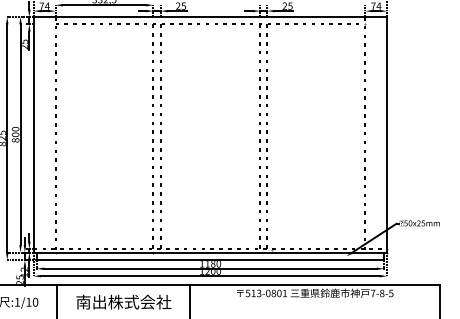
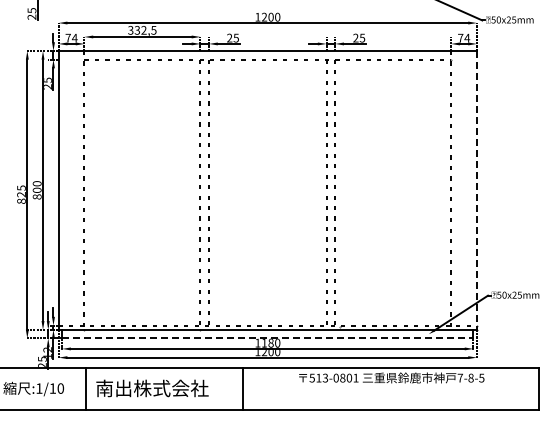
line: (386, 134) -> (476, 190), solid -> dashed
line: (210, 259) -> (267, 338), solid -> dashed
text: (124, 302) -> (152, 388), moved

